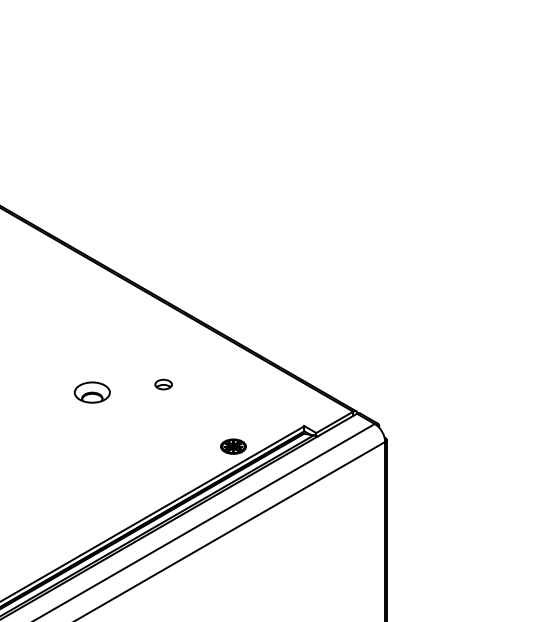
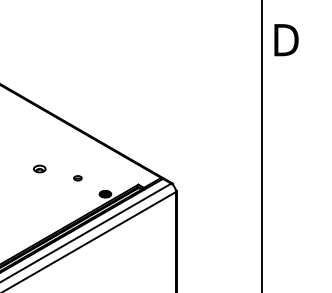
part: (162, 384) -> (77, 178), moved
part: (91, 391) -> (39, 168), size x0.71

